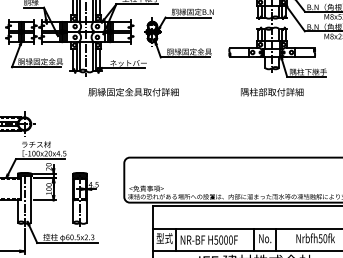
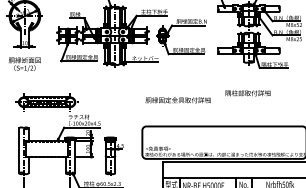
text: (132, 92) -> (177, 100), moved
text: (271, 92) -> (247, 93), moved

